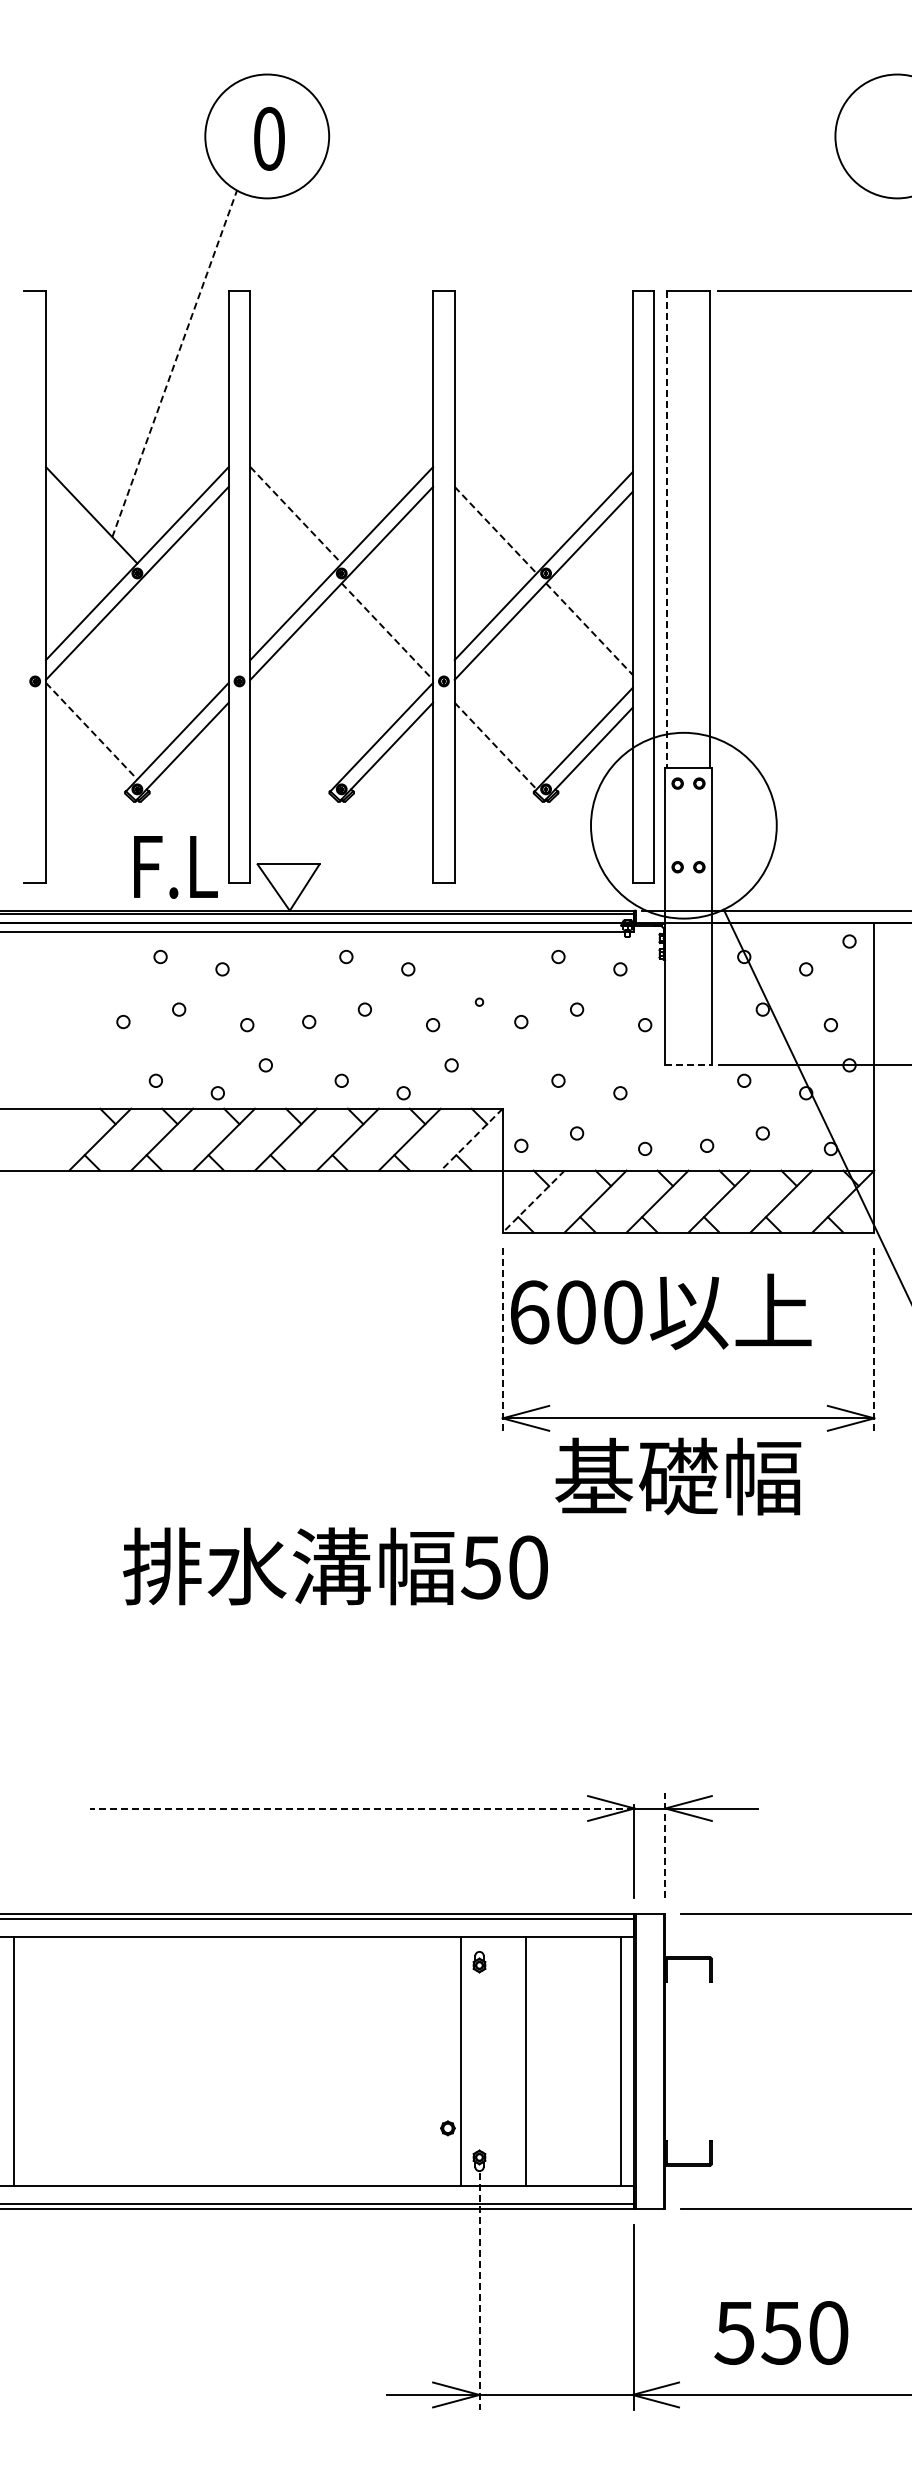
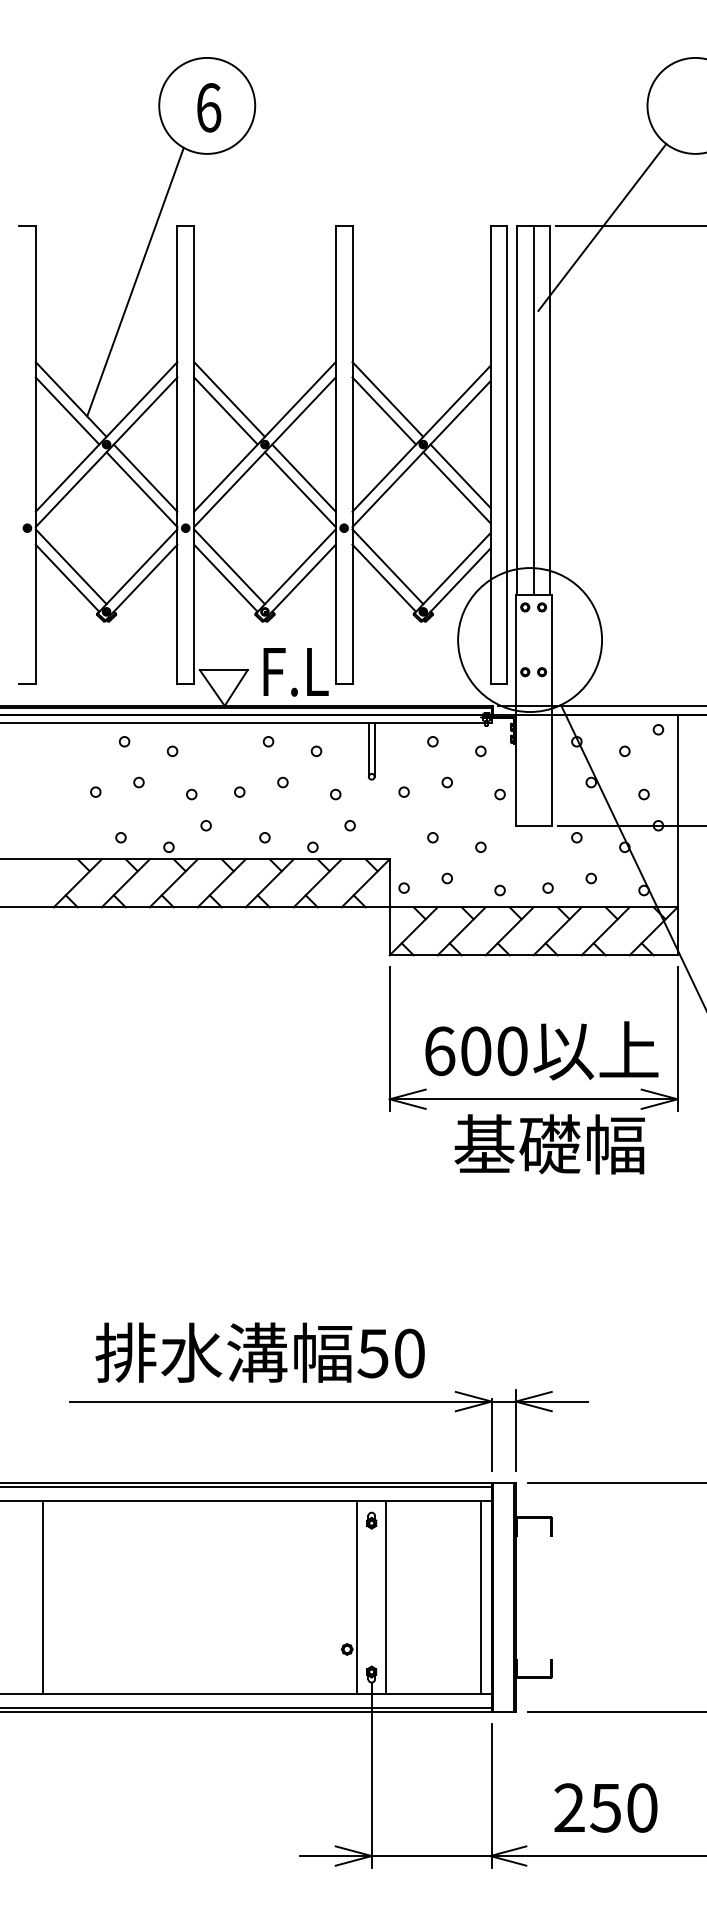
text: (269, 138) -> (208, 107), 0 -> 6
line: (776, 293) -> (601, 227), added
line: (174, 363) -> (135, 281), dashed -> solid
line: (296, 515) -> (229, 399), dashed -> solid
line: (500, 515) -> (387, 399), added
line: (87, 529) -> (67, 410), added
line: (291, 529) -> (226, 410), added
line: (688, 529) -> (533, 410), added
line: (495, 530) -> (384, 411), dashed -> solid
line: (666, 530) -> (516, 411), dashed -> solid
line: (593, 614) -> (460, 476), added
line: (187, 616) -> (145, 477), added
line: (392, 616) -> (304, 477), added
line: (589, 629) -> (456, 487), dashed -> solid
line: (182, 631) -> (141, 489), added
line: (387, 632) -> (300, 490), dashed -> solid
line: (295, 730) -> (229, 566), added
line: (500, 730) -> (387, 566), added
line: (92, 731) -> (71, 567), dashed -> solid
line: (87, 745) -> (67, 577), added
line: (291, 745) -> (226, 577), added
line: (495, 746) -> (384, 578), dashed -> solid
text: (175, 867) -> (295, 672), moved
line: (475, 967) -> (368, 749), added
line: (483, 967) -> (374, 749), added
line: (688, 1065) -> (533, 825), dashed -> solid
line: (471, 1139) -> (365, 883), dashed -> solid
line: (533, 1201) -> (413, 931), dashed -> solid
text: (661, 1311) -> (542, 1050), moved
line: (502, 1340) -> (389, 1038), dashed -> solid
line: (874, 1340) -> (677, 1038), dashed -> solid
text: (678, 1476) -> (549, 1144), moved
text: (335, 1566) -> (260, 1352), moved
line: (361, 1808) -> (280, 1401), dashed -> solid
line: (665, 1845) -> (515, 1430), dashed -> solid
line: (14, 2061) -> (43, 1597), moved
line: (526, 2061) -> (386, 1597), moved
line: (479, 2291) -> (371, 1775), dashed -> solid
text: (734, 2332) -> (569, 1807), 550 -> 250

